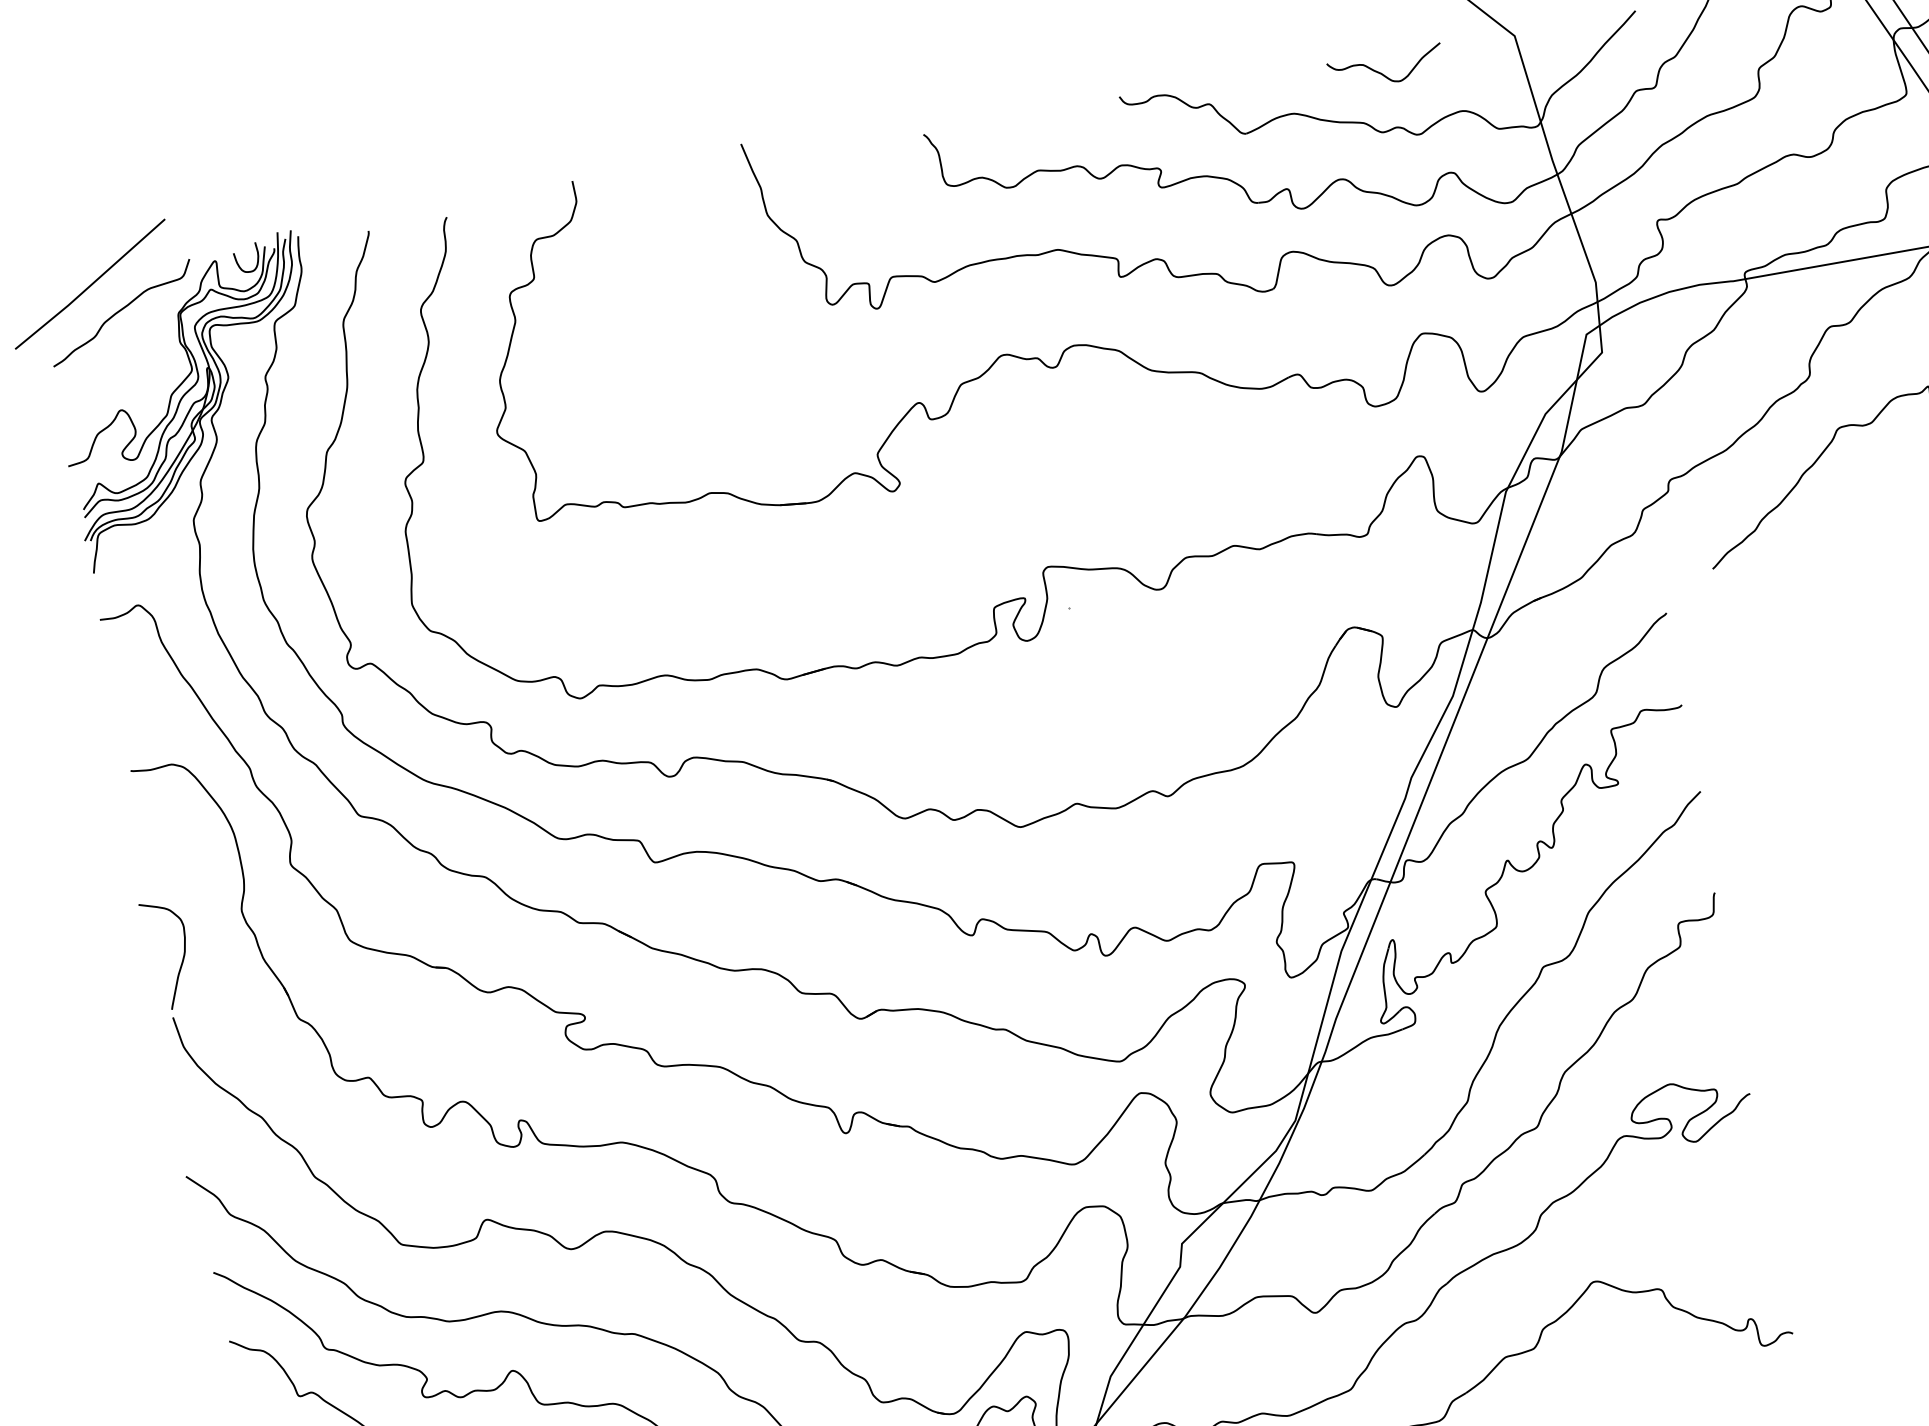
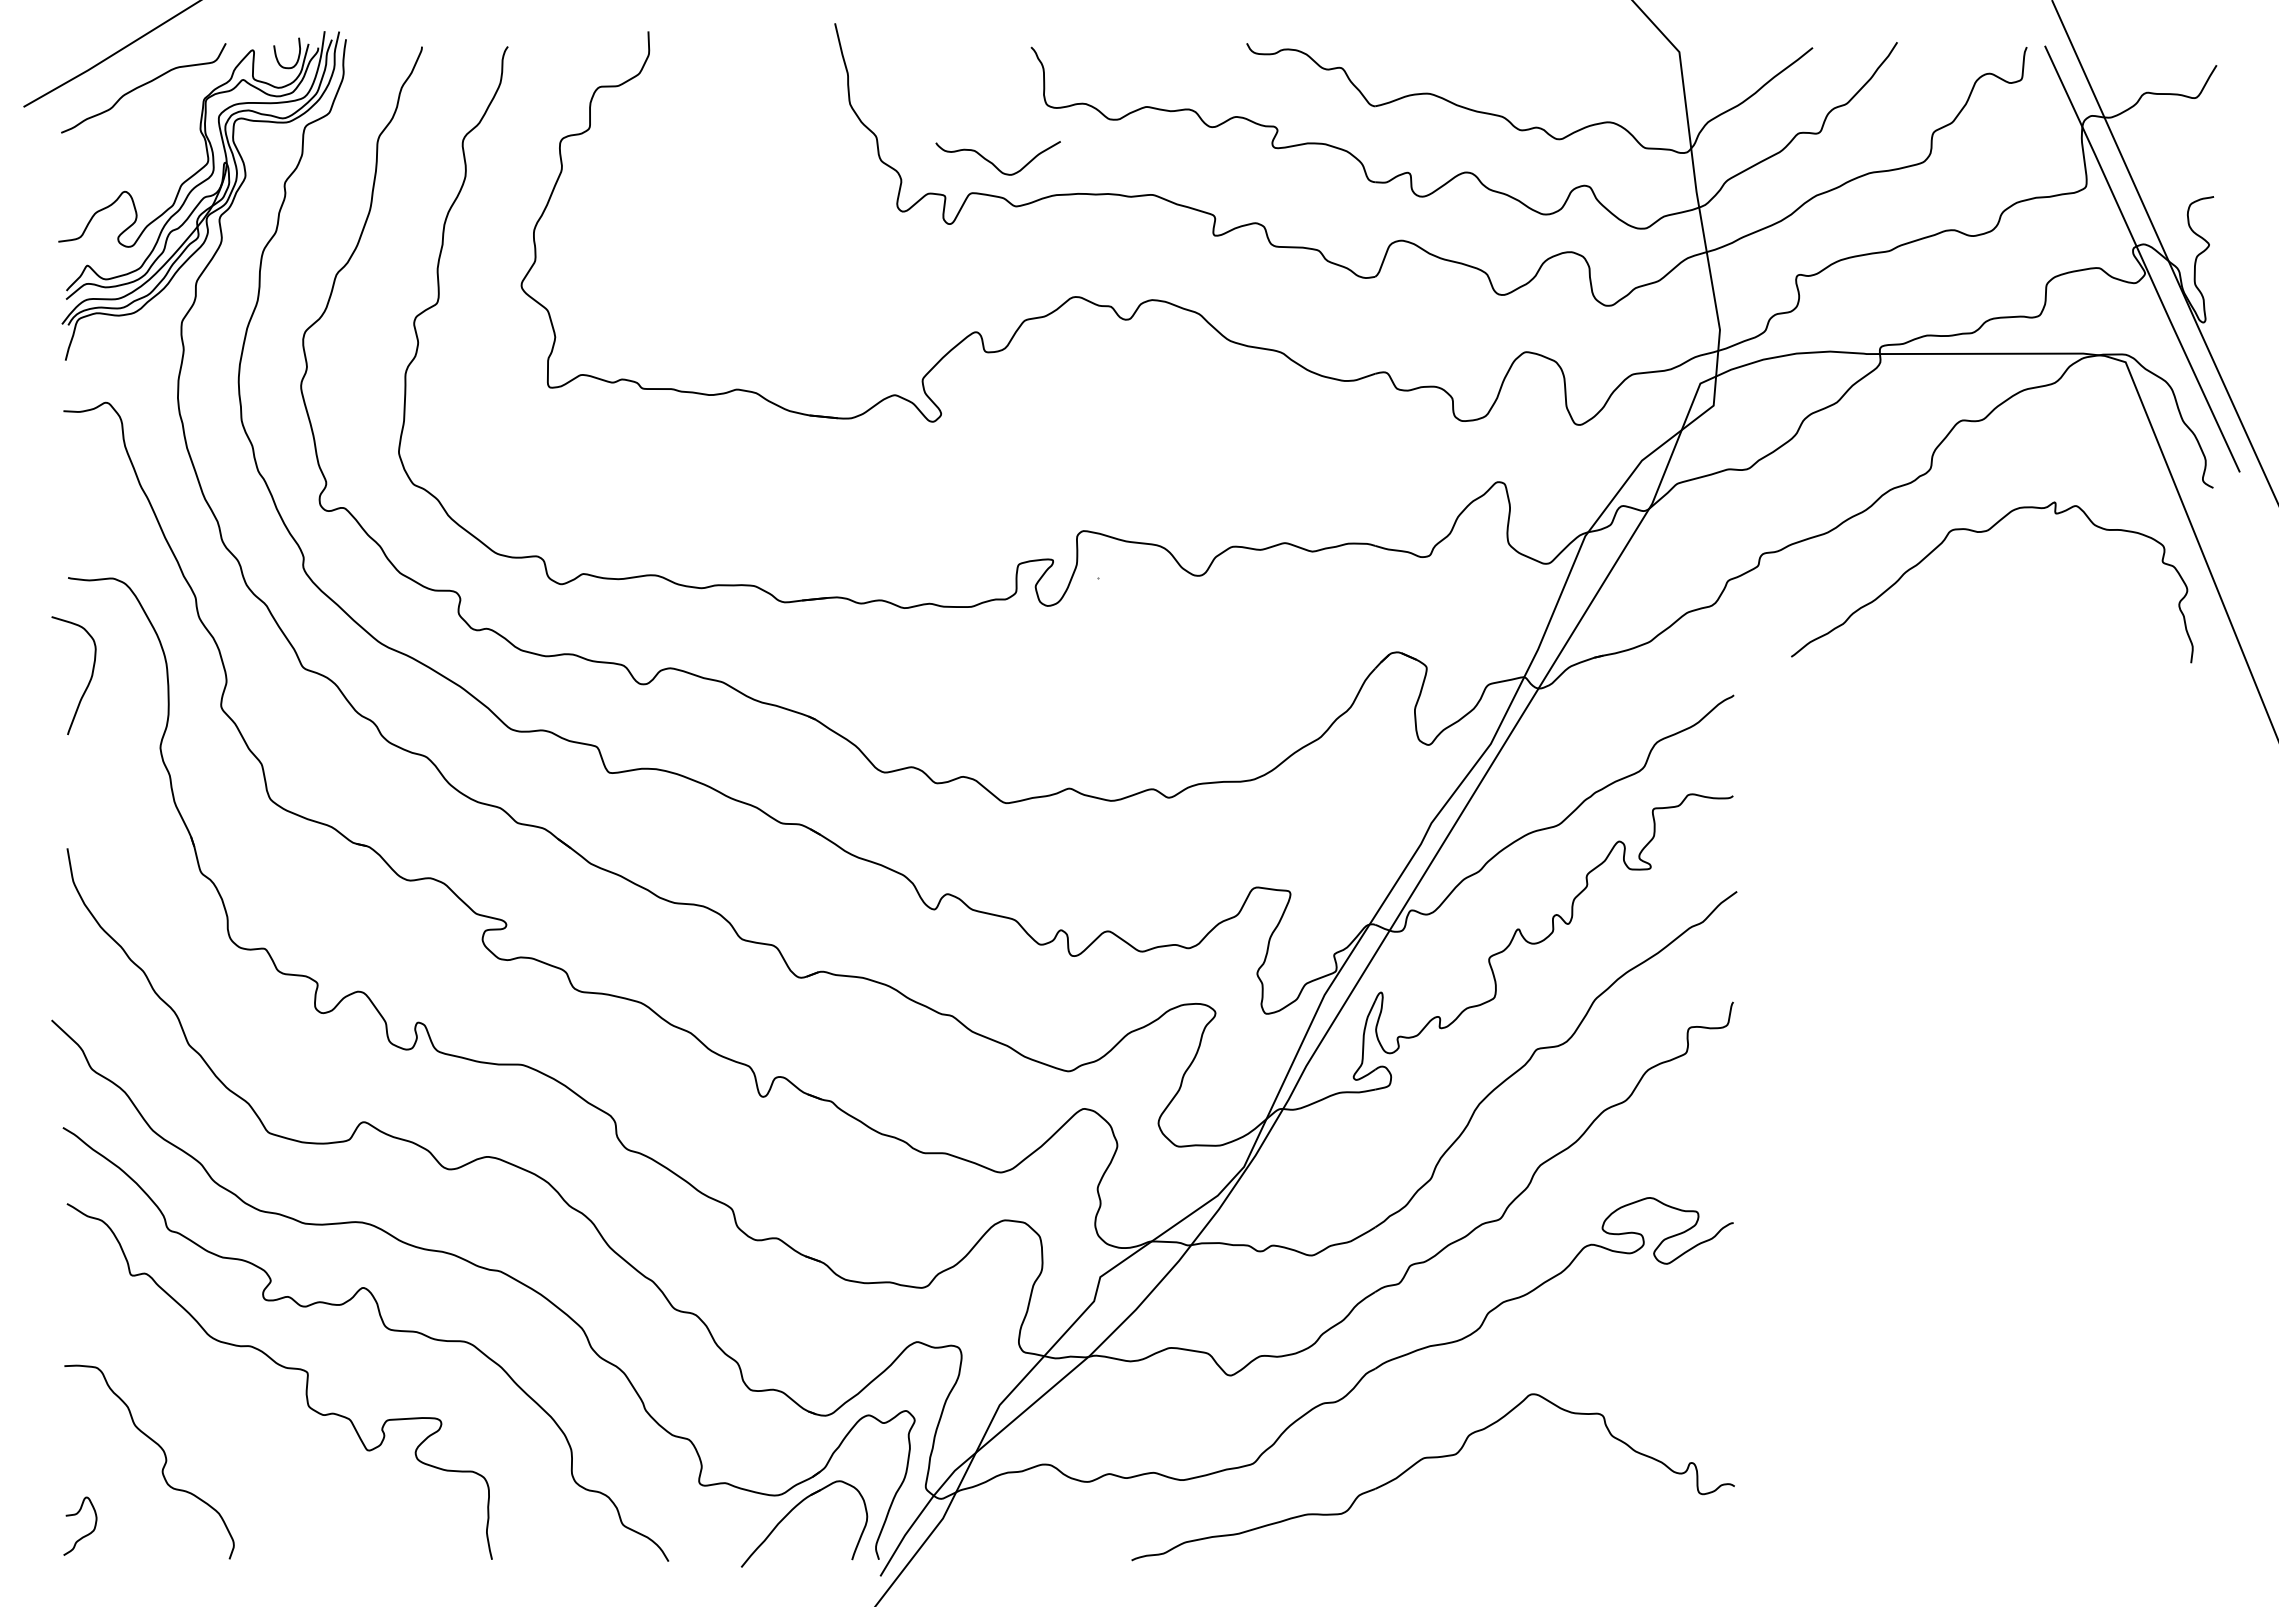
curve: (1381, 72) -> (992, 162), moved
curve: (182, 955) -> (89, 679), moved

